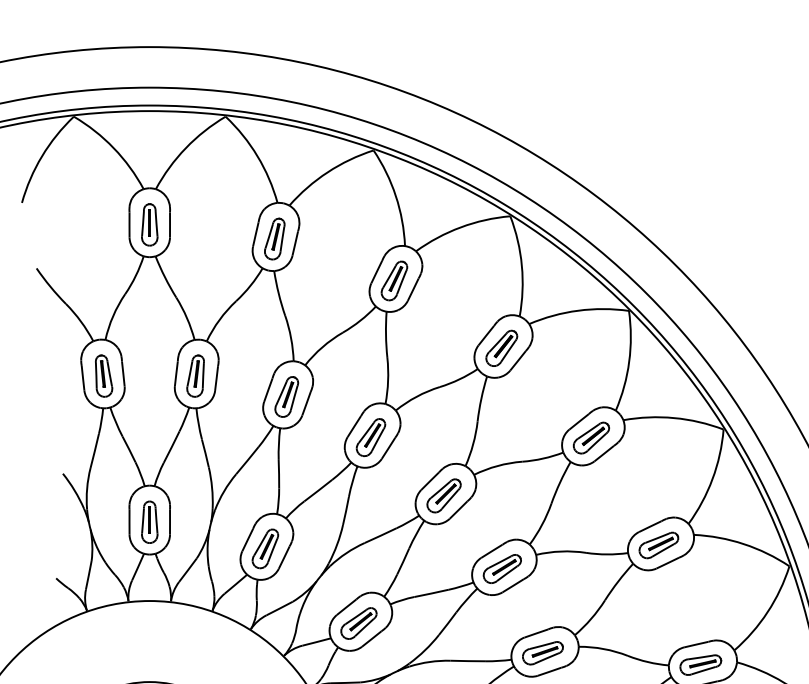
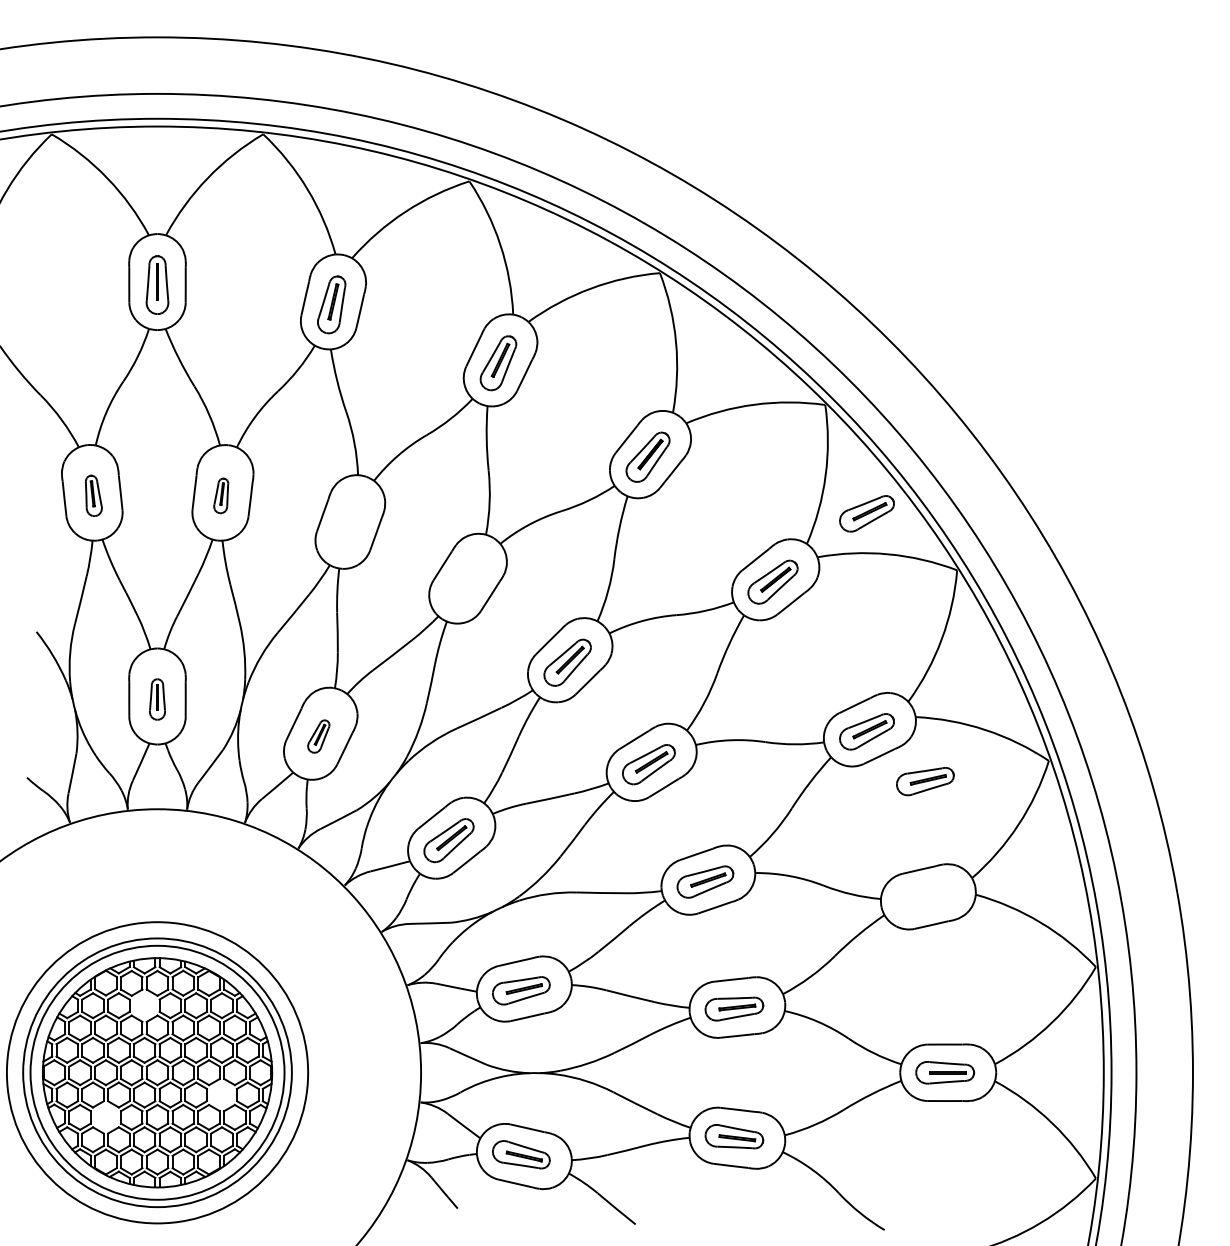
part: (103, 375) -> (93, 495), size x0.7
part: (194, 375) -> (220, 495), size x0.6
part: (658, 388) -> (866, 513), added
part: (286, 396) -> (348, 524), removed
part: (370, 437) -> (465, 581), removed
part: (149, 522) -> (157, 699), size x0.7
part: (265, 548) -> (318, 736), size x0.6
part: (700, 665) -> (925, 781), moved

